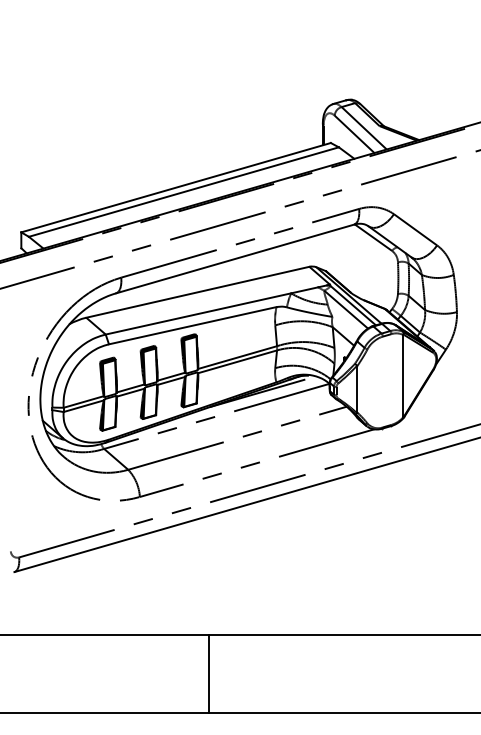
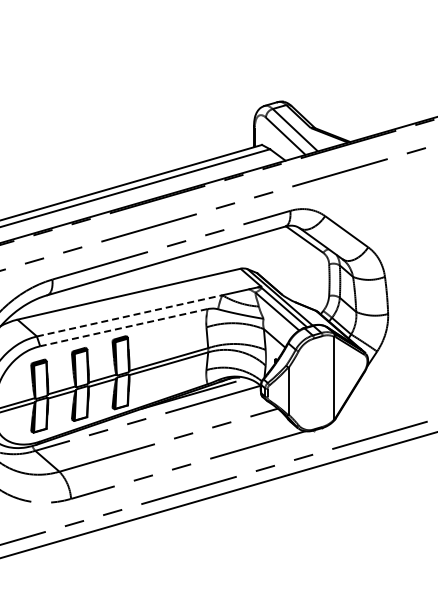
line: (198, 313) -> (129, 315), solid -> dashed
line: (192, 325) -> (123, 327), solid -> dashed

